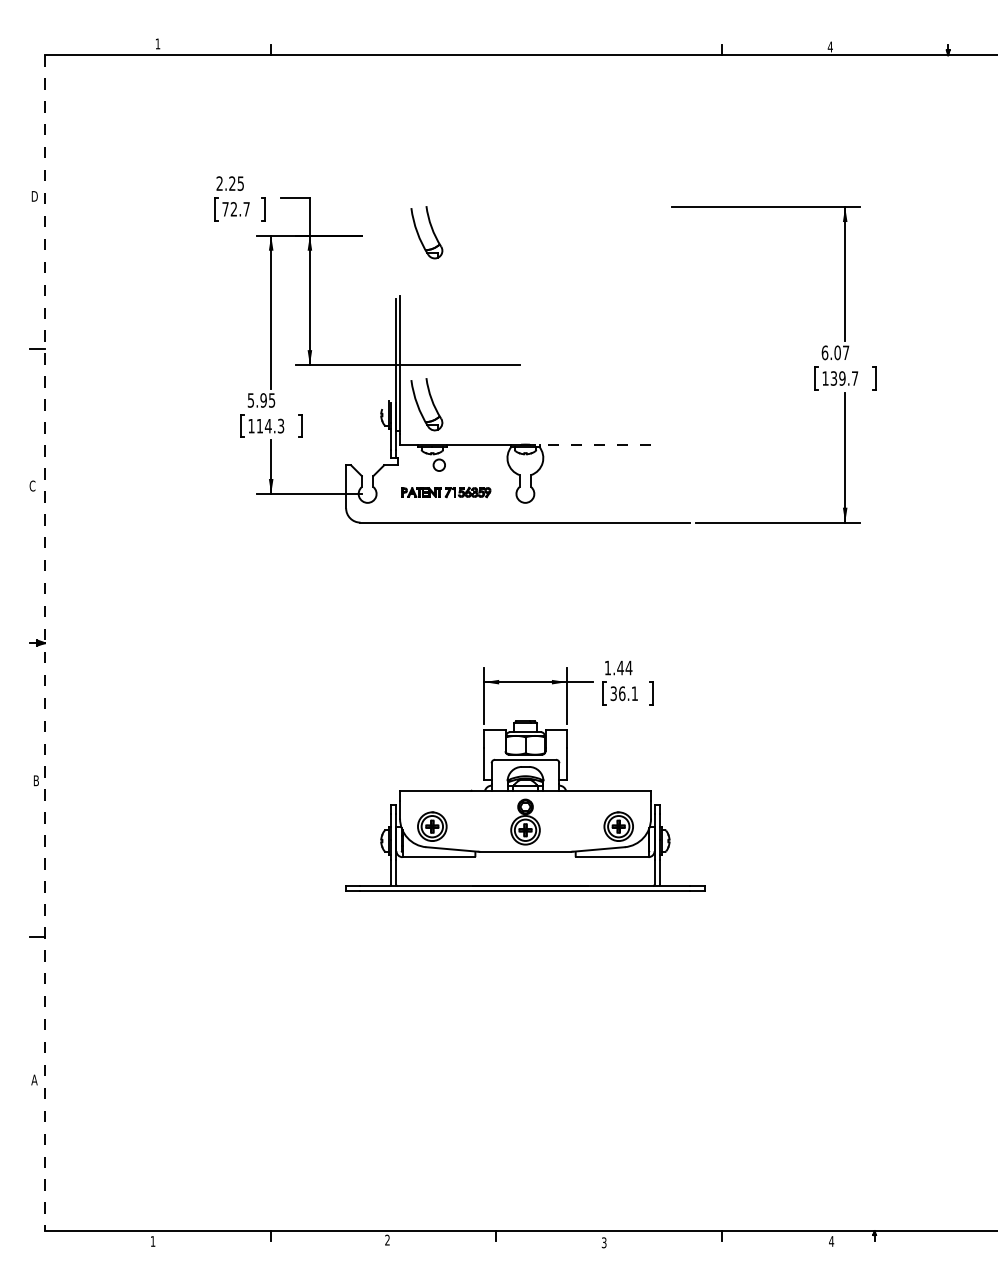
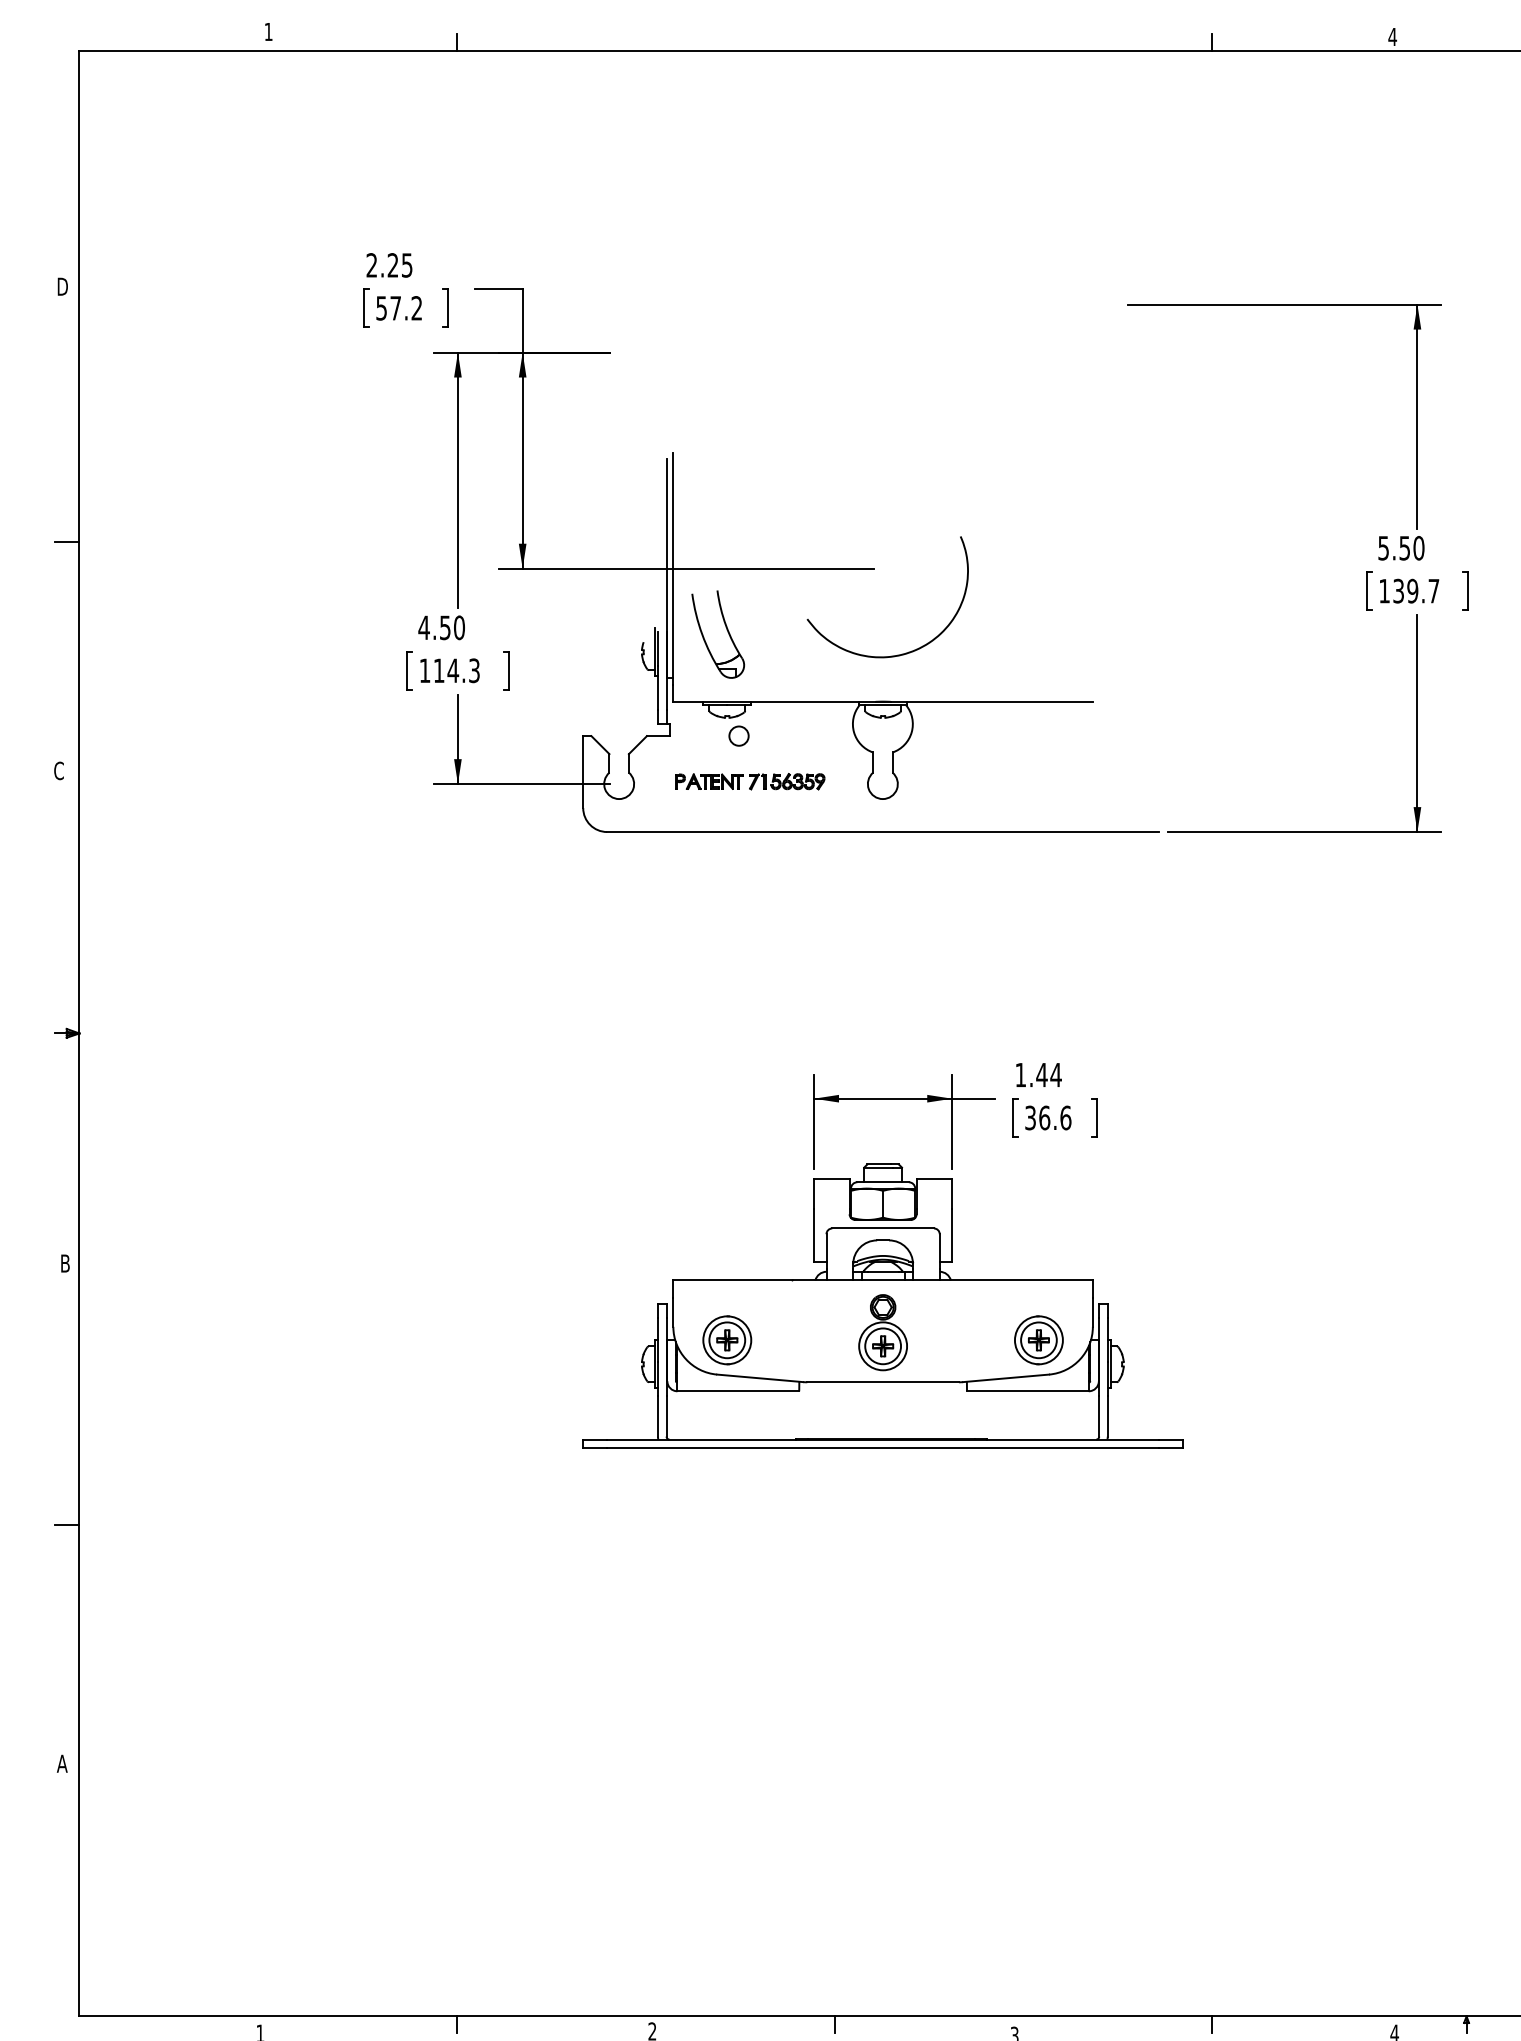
text: (235, 209) -> (398, 308), 72.7 -> 57.2
part: (426, 232) -> (717, 347), removed
text: (835, 352) -> (1401, 547), 6.07 -> 5.50
text: (261, 400) -> (441, 627), 5.95 -> 4.50
curve: (539, 414) -> (906, 651), added
line: (590, 444) -> (991, 701), dashed -> solid
line: (44, 643) -> (79, 1034), dashed -> solid
text: (634, 693) -> (1065, 1117), 36.1 -> 36.6

